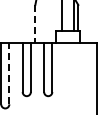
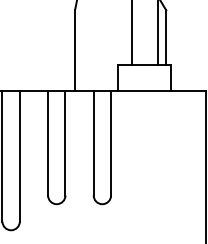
line: (35, 24) -> (75, 51), dashed -> solid
line: (9, 73) -> (20, 156), dashed -> solid

